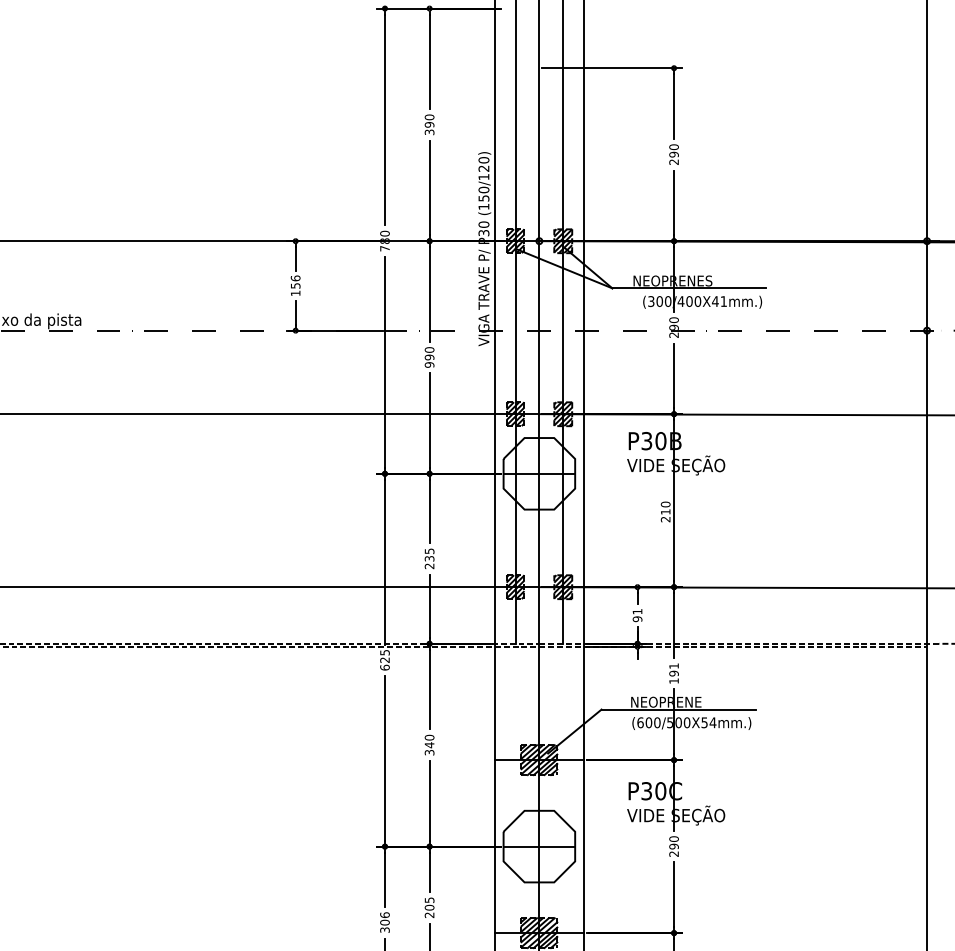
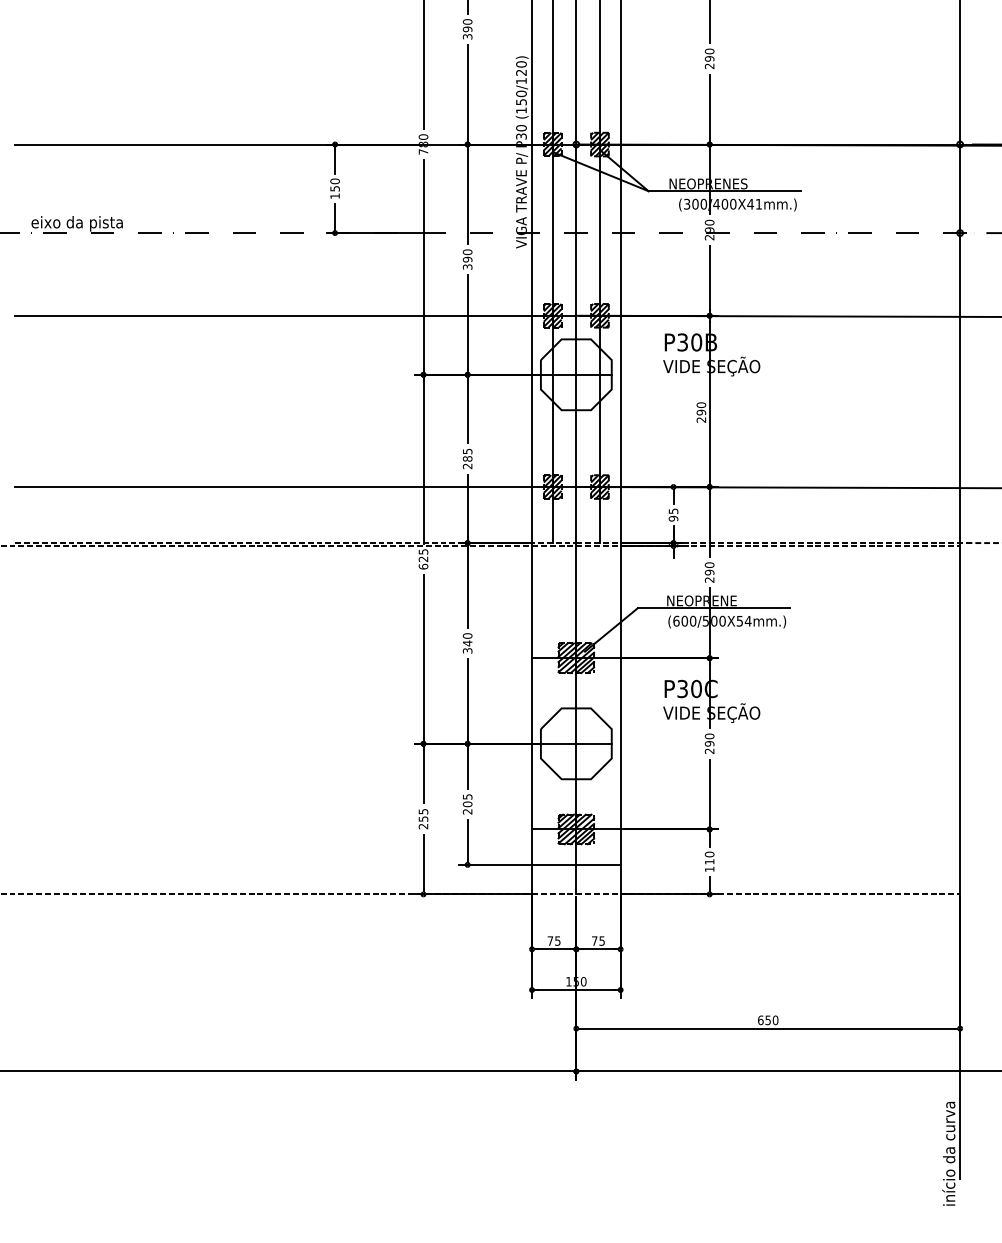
text: (295, 278) -> (334, 181), 156 -> 150
text: (429, 364) -> (467, 266), 990 -> 390
text: (665, 511) -> (701, 412), 210 -> 290
text: (429, 558) -> (467, 458), 235 -> 285
text: (637, 611) -> (673, 511), 91 -> 95
text: (673, 673) -> (709, 572), 191 -> 290
text: (384, 922) -> (423, 818), 306 -> 255

